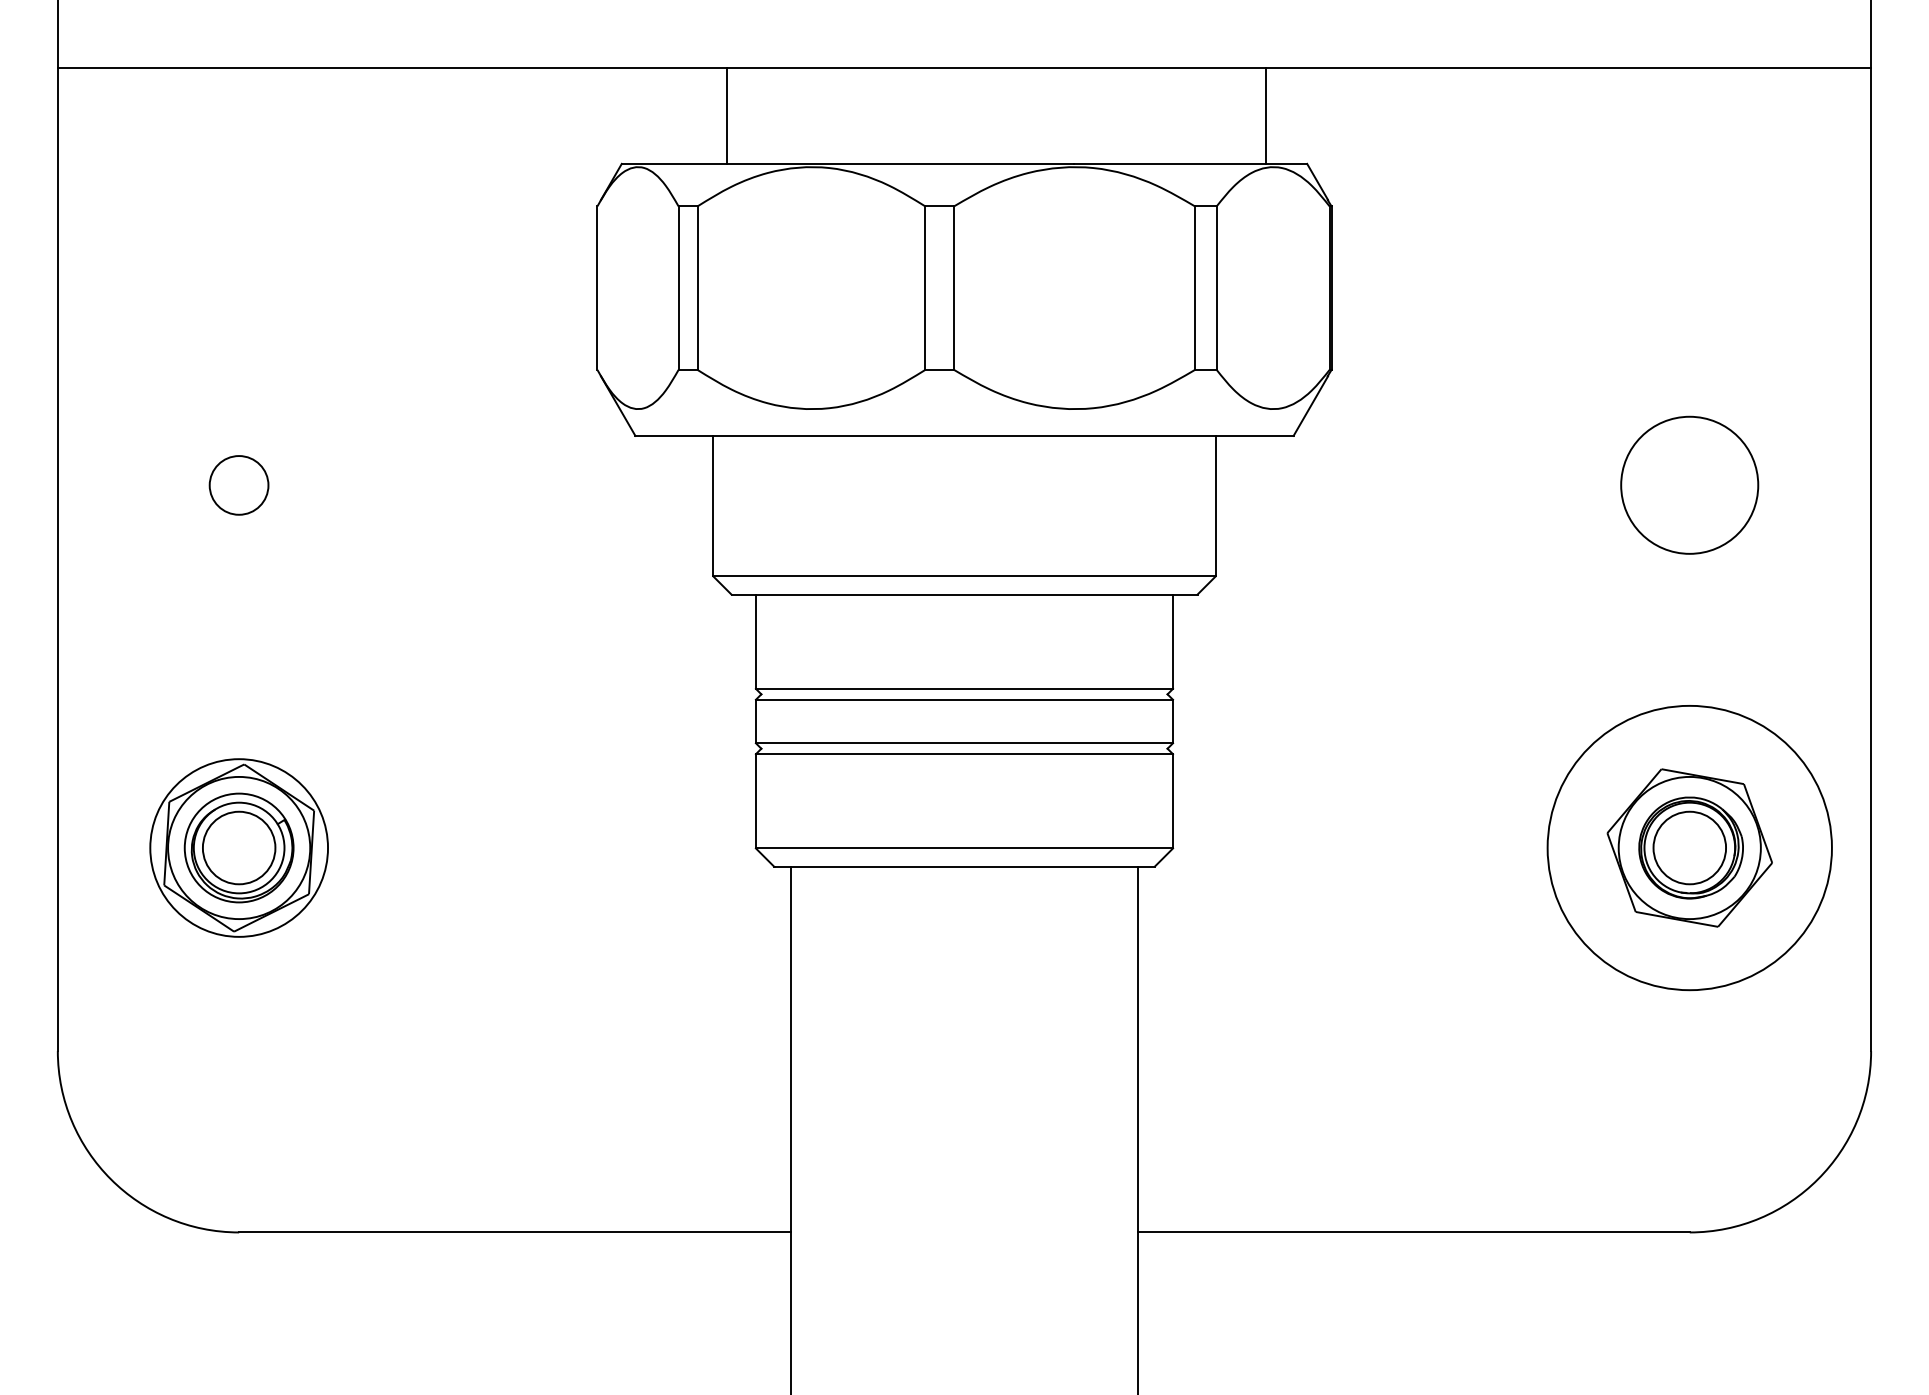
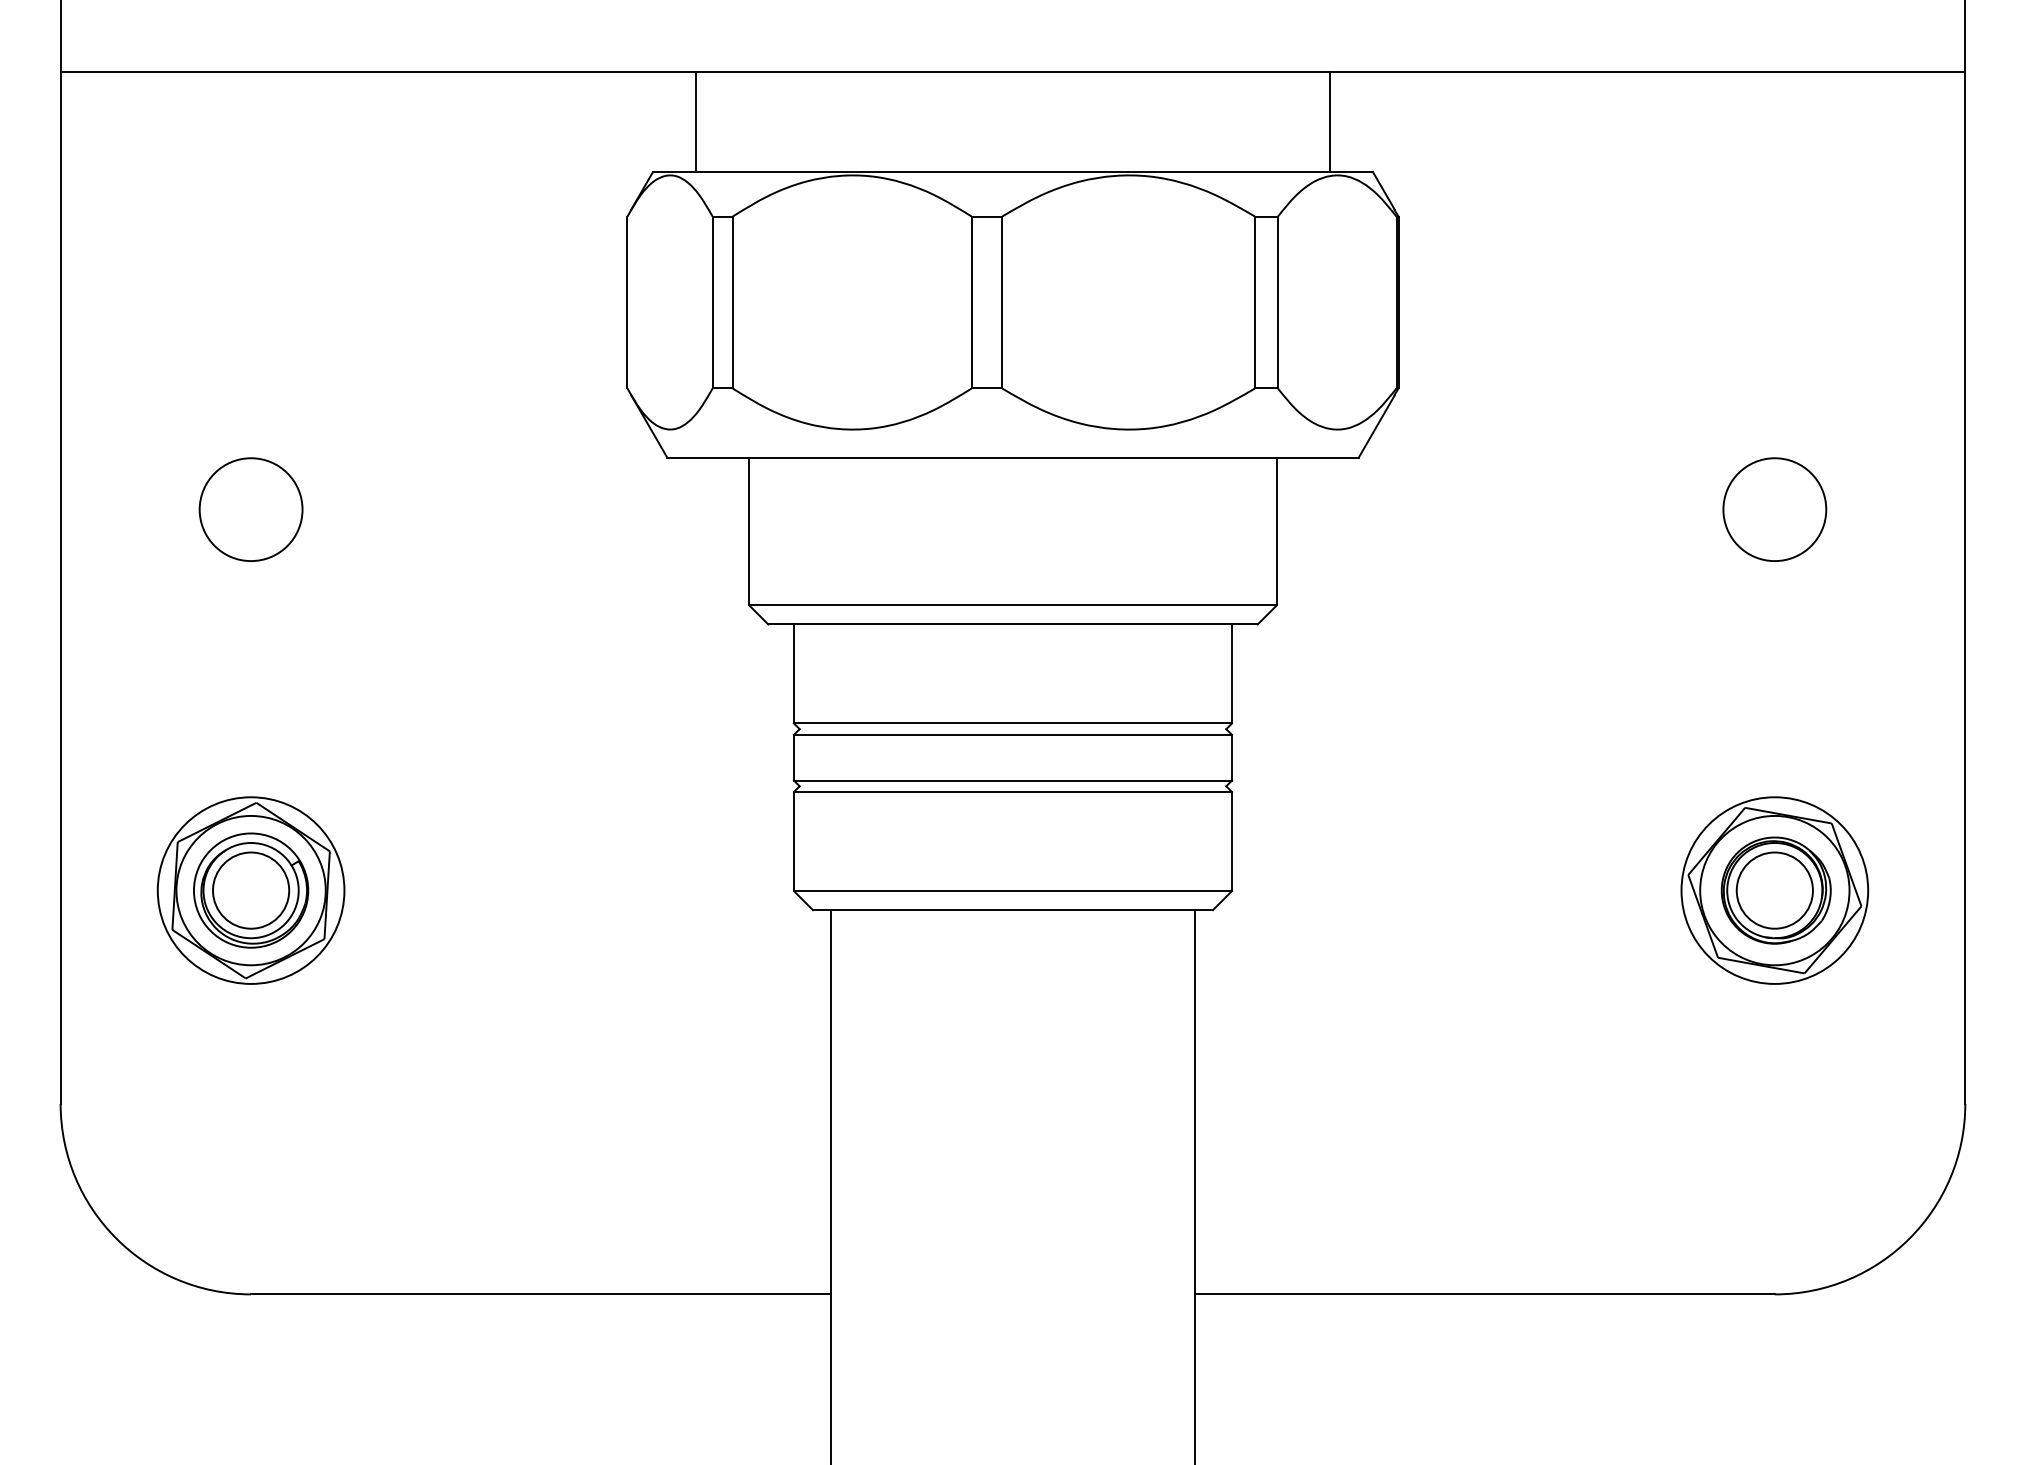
line: (727, 115) -> (696, 121), moved
circle: (238, 485) -> (250, 509), size x1.67
circle: (1689, 485) -> (1774, 509), size x0.71
circle: (1689, 847) -> (1774, 890), size x0.62

